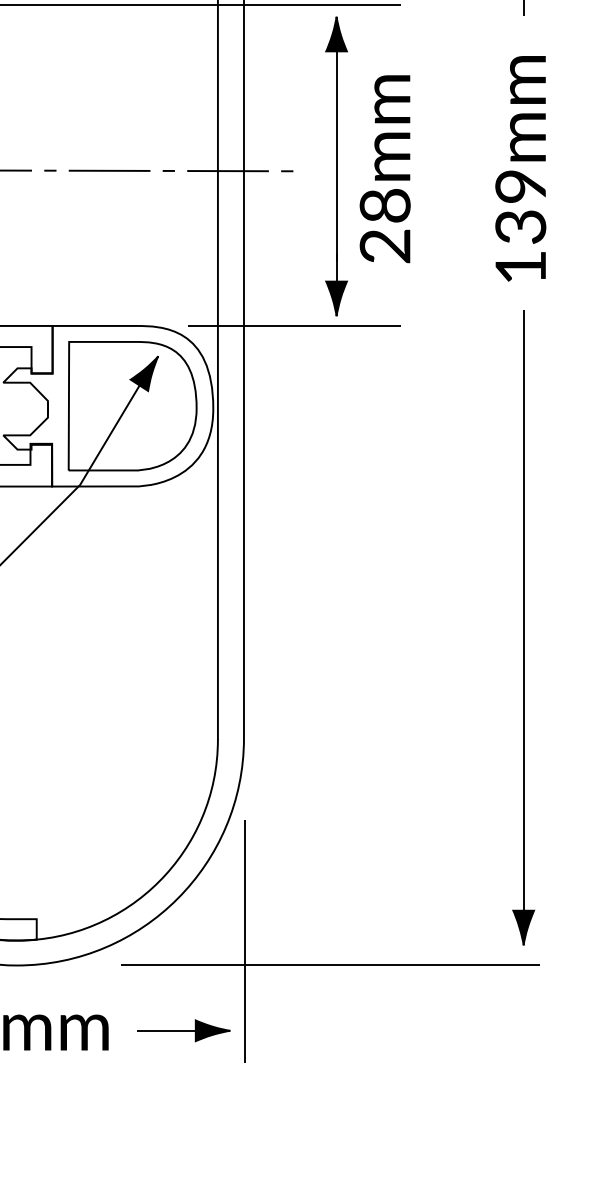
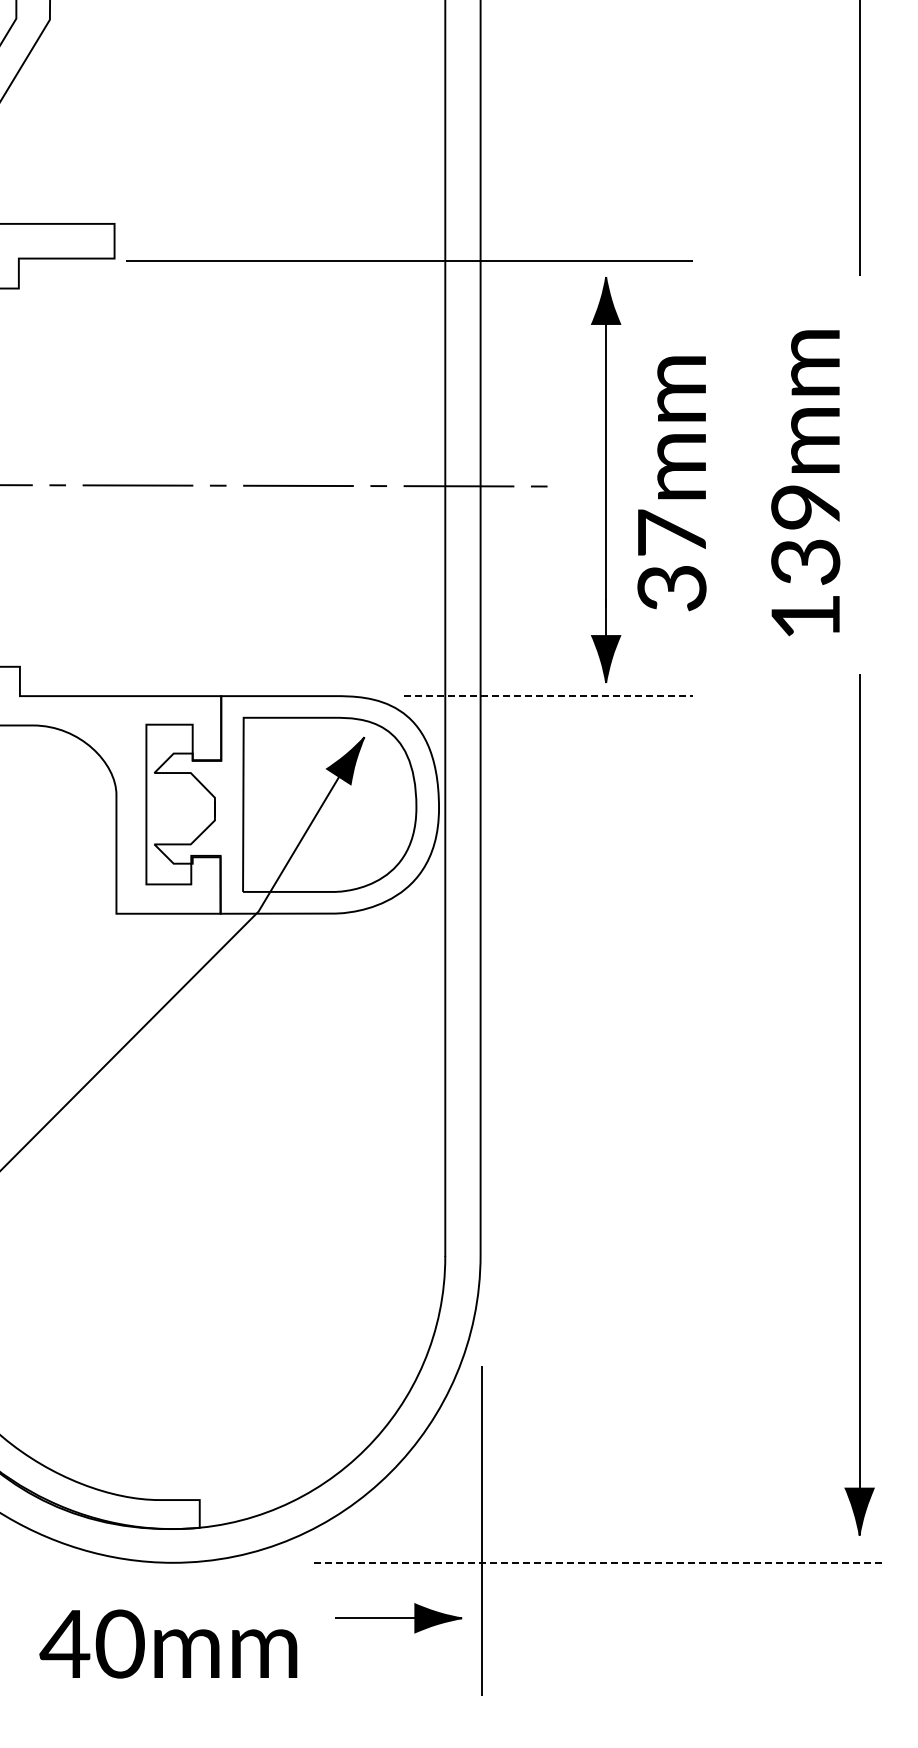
text: (520, 169) -> (805, 483), moved
text: (384, 225) -> (671, 560), 28mm -> 37mm
line: (294, 325) -> (549, 695), solid -> dashed
line: (330, 965) -> (597, 1562), solid -> dashed
part: (183, 1030) -> (398, 1618), moved

